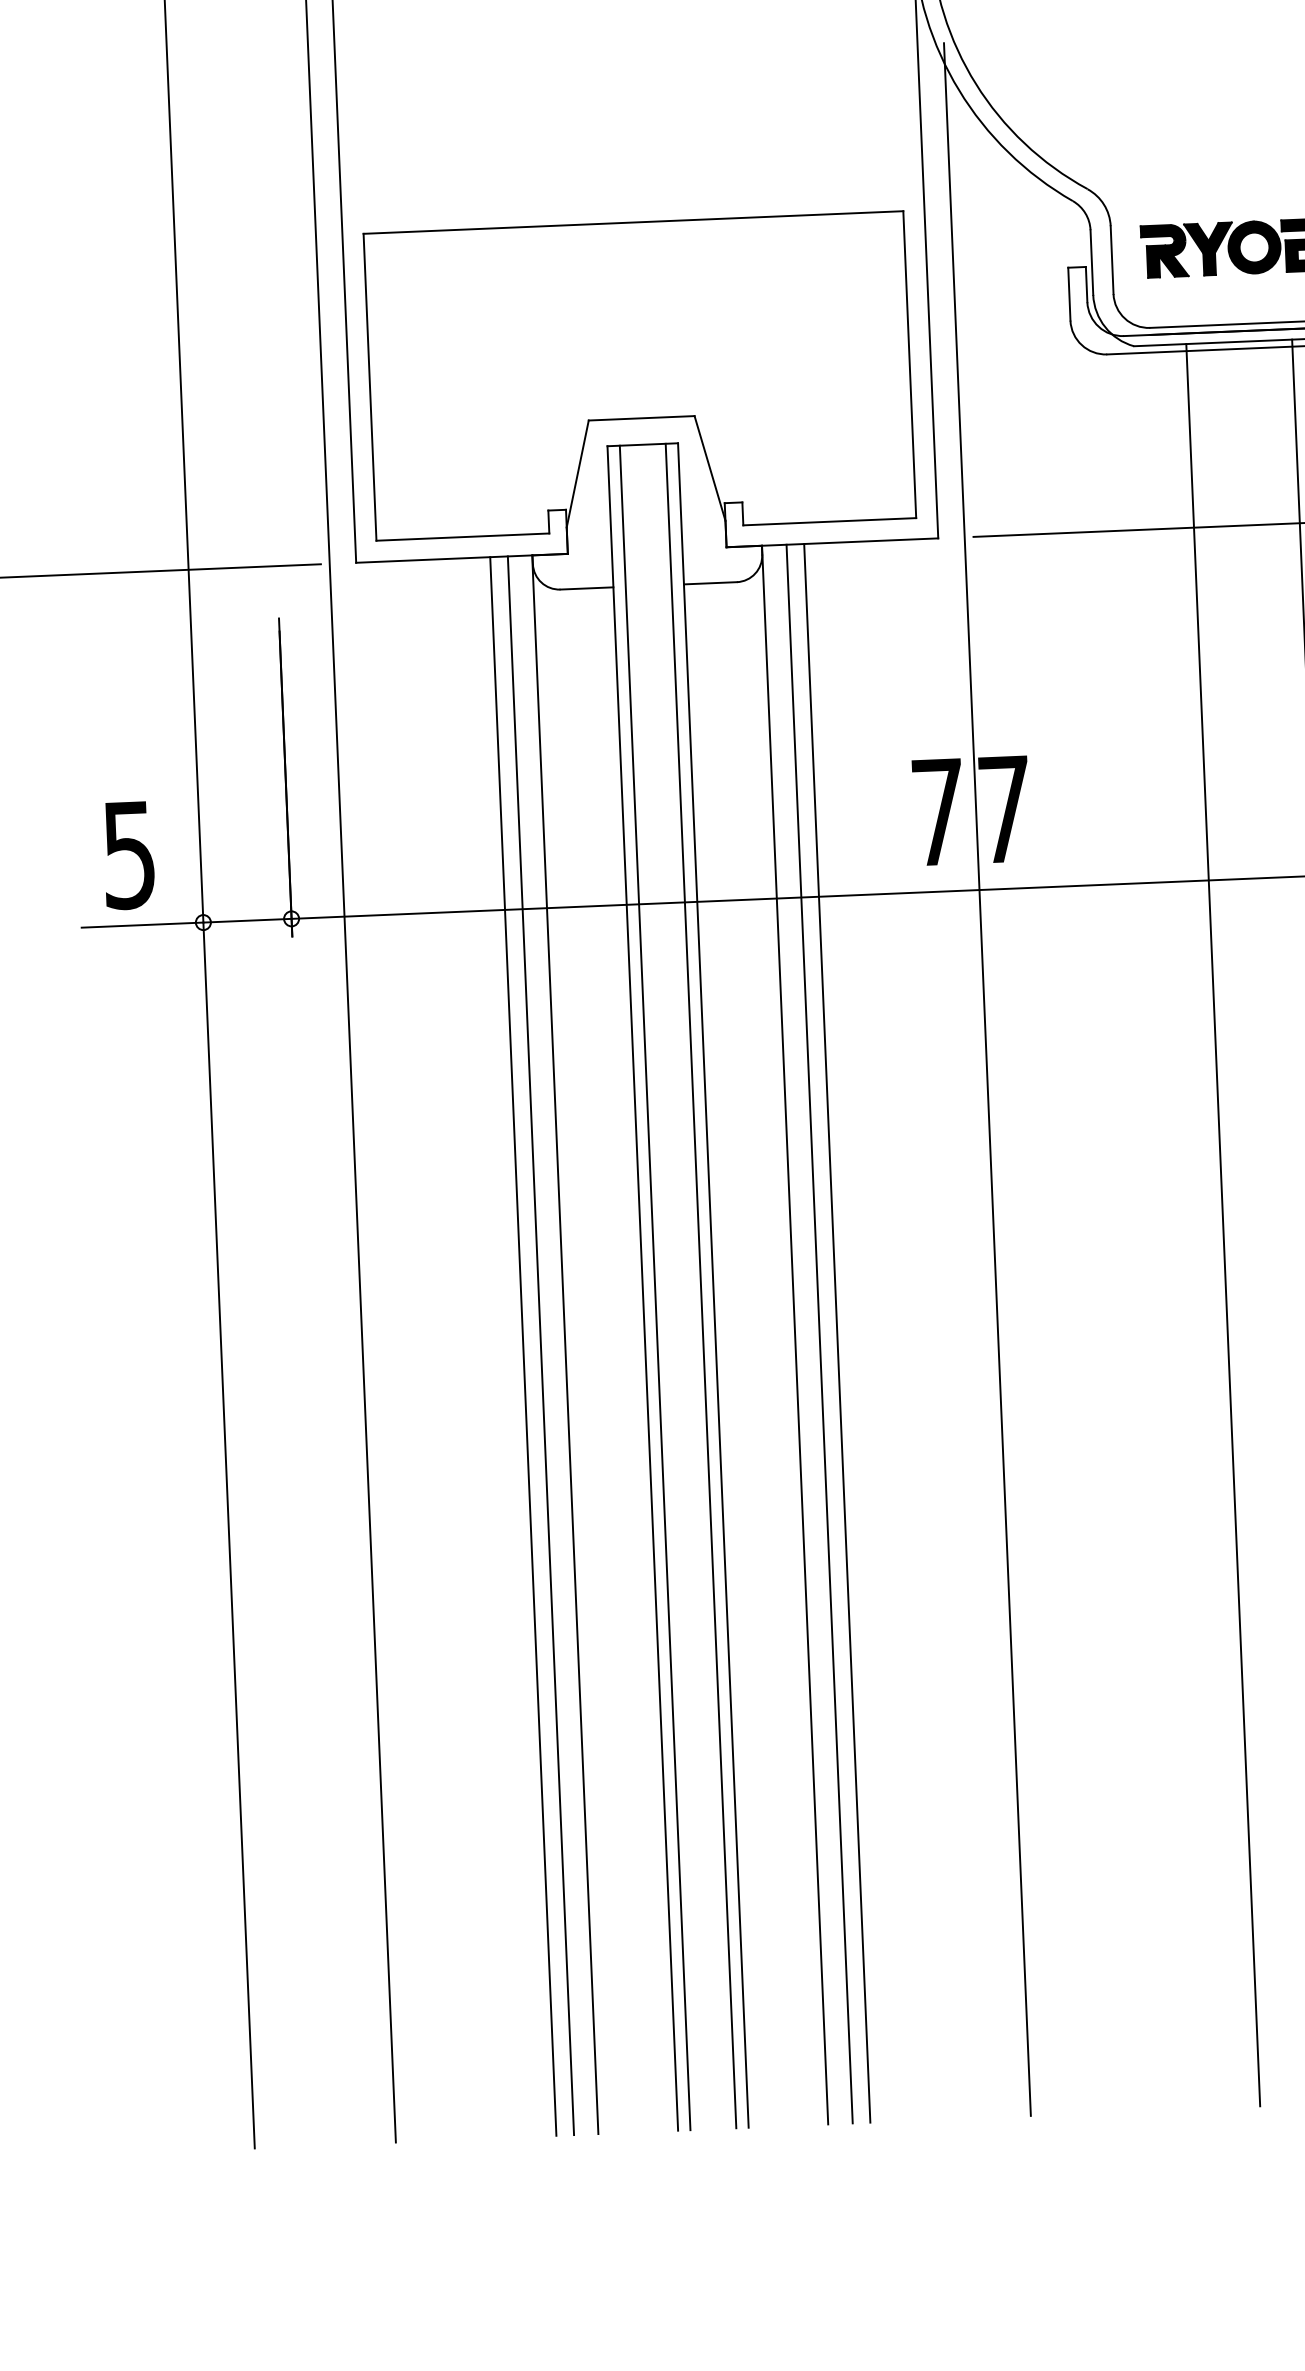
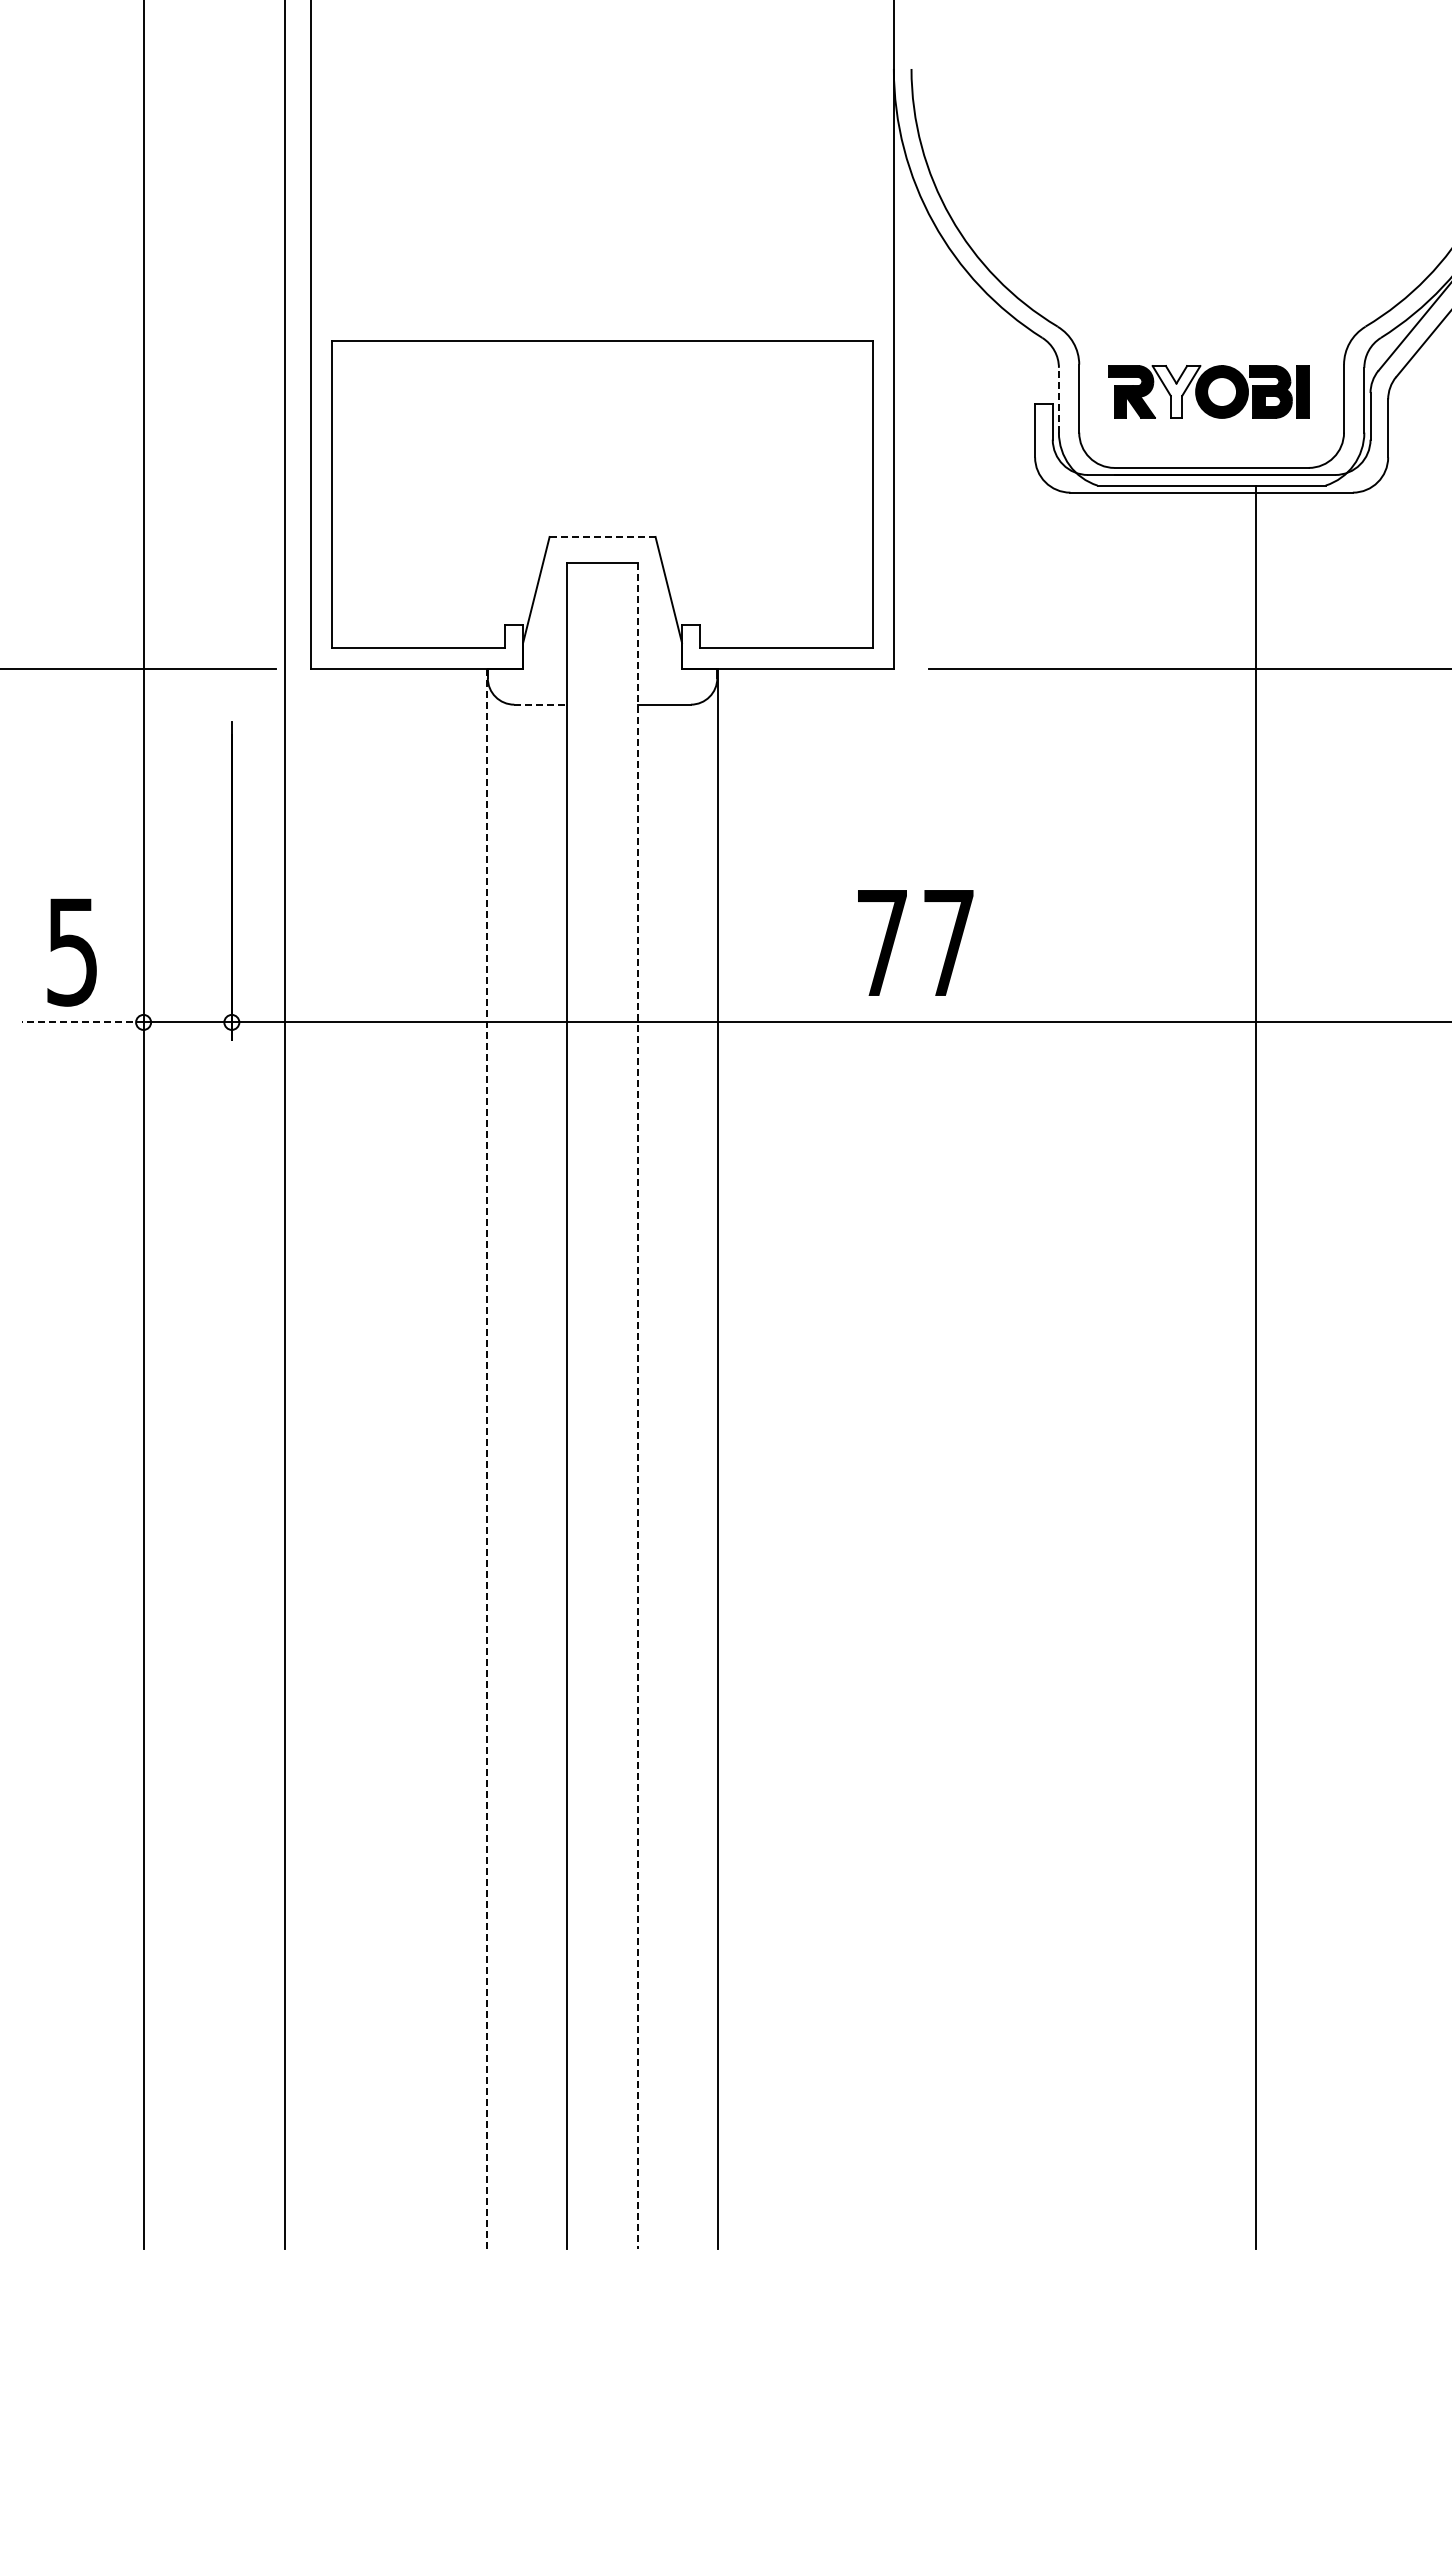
fill: (1208, 248) -> (1176, 391), removed
line: (1091, 261) -> (1058, 399), solid -> dashed
line: (641, 417) -> (602, 536), solid -> dashed
line: (587, 588) -> (541, 704), solid -> dashed
line: (142, 925) -> (82, 1022), solid -> dashed
line: (987, 1078) -> (920, 1211), removed
line: (1222, 1225) -> (1149, 1367), removed
line: (712, 1285) -> (637, 1406), solid -> dashed
line: (700, 1286) -> (625, 1406), removed
line: (655, 1288) -> (579, 1406), removed
line: (837, 1333) -> (759, 1459), removed
line: (820, 1334) -> (742, 1459), removed
line: (565, 1343) -> (487, 1458), solid -> dashed
line: (541, 1345) -> (463, 1459), removed
line: (523, 1346) -> (445, 1459), removed

